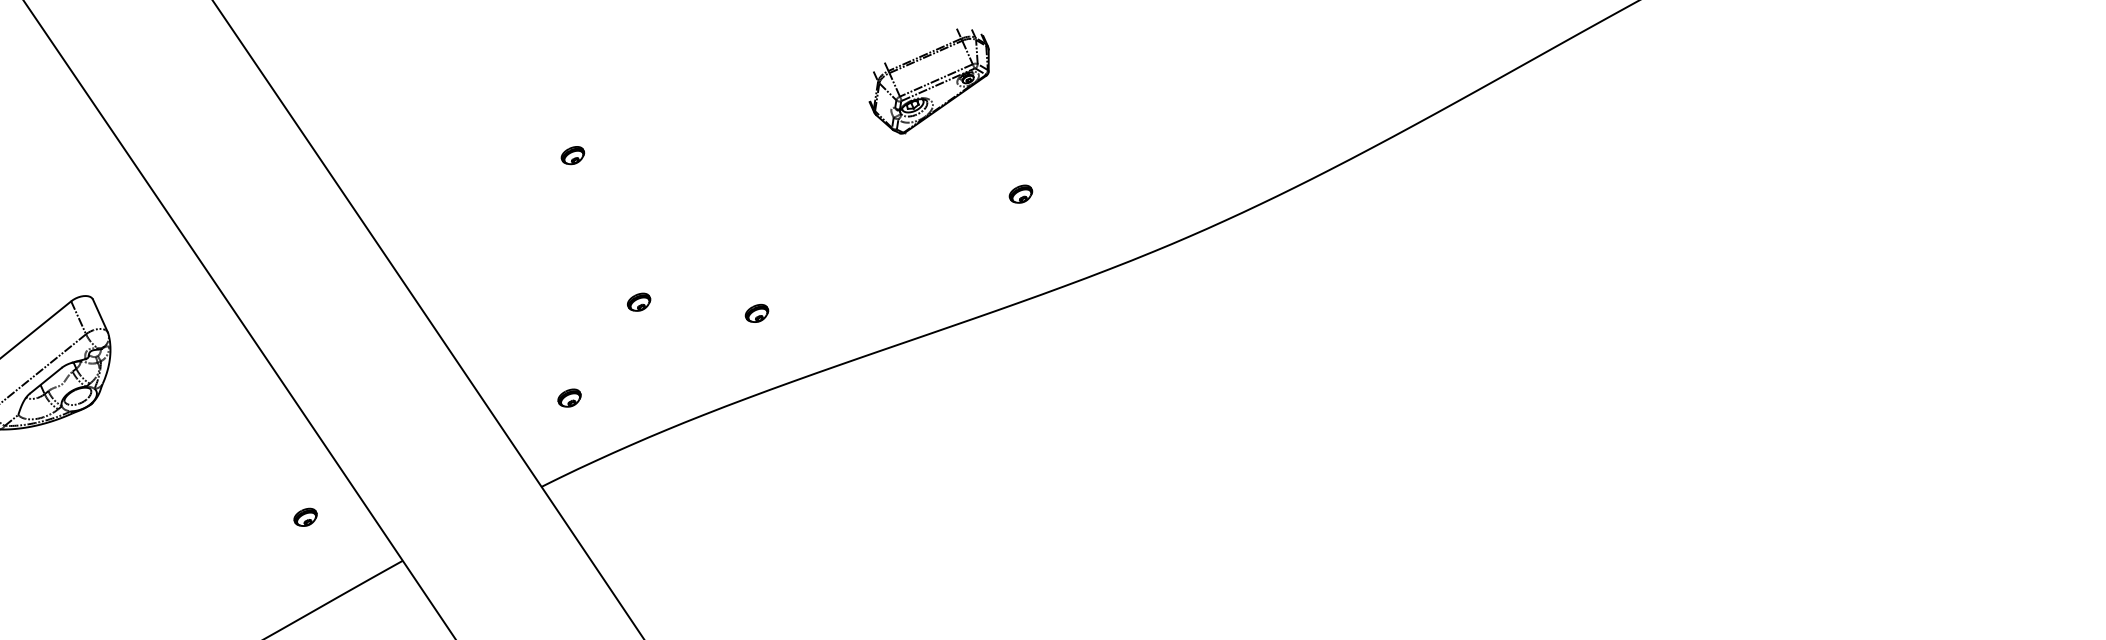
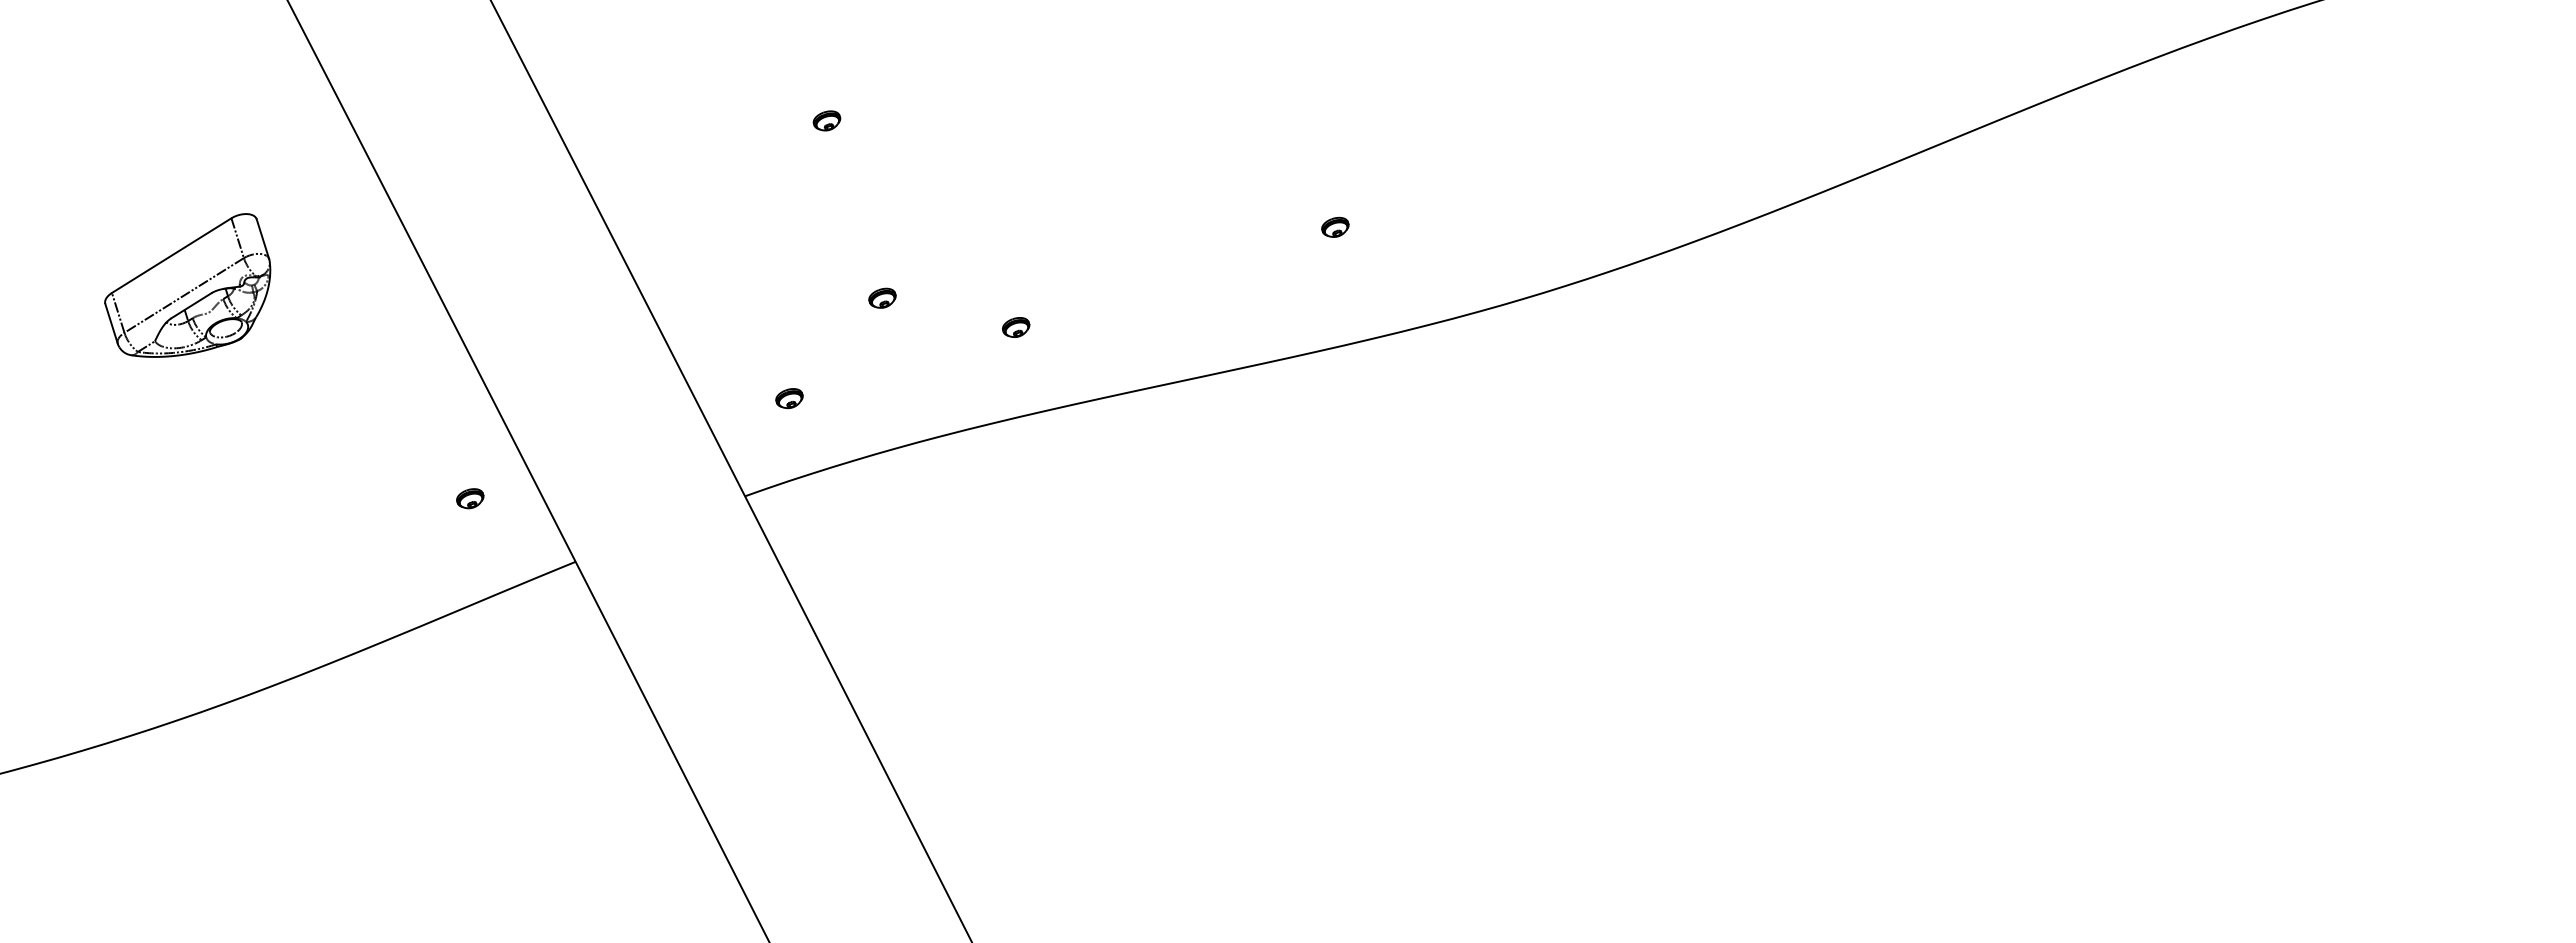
part: (929, 81) -> (1246, 85), removed

